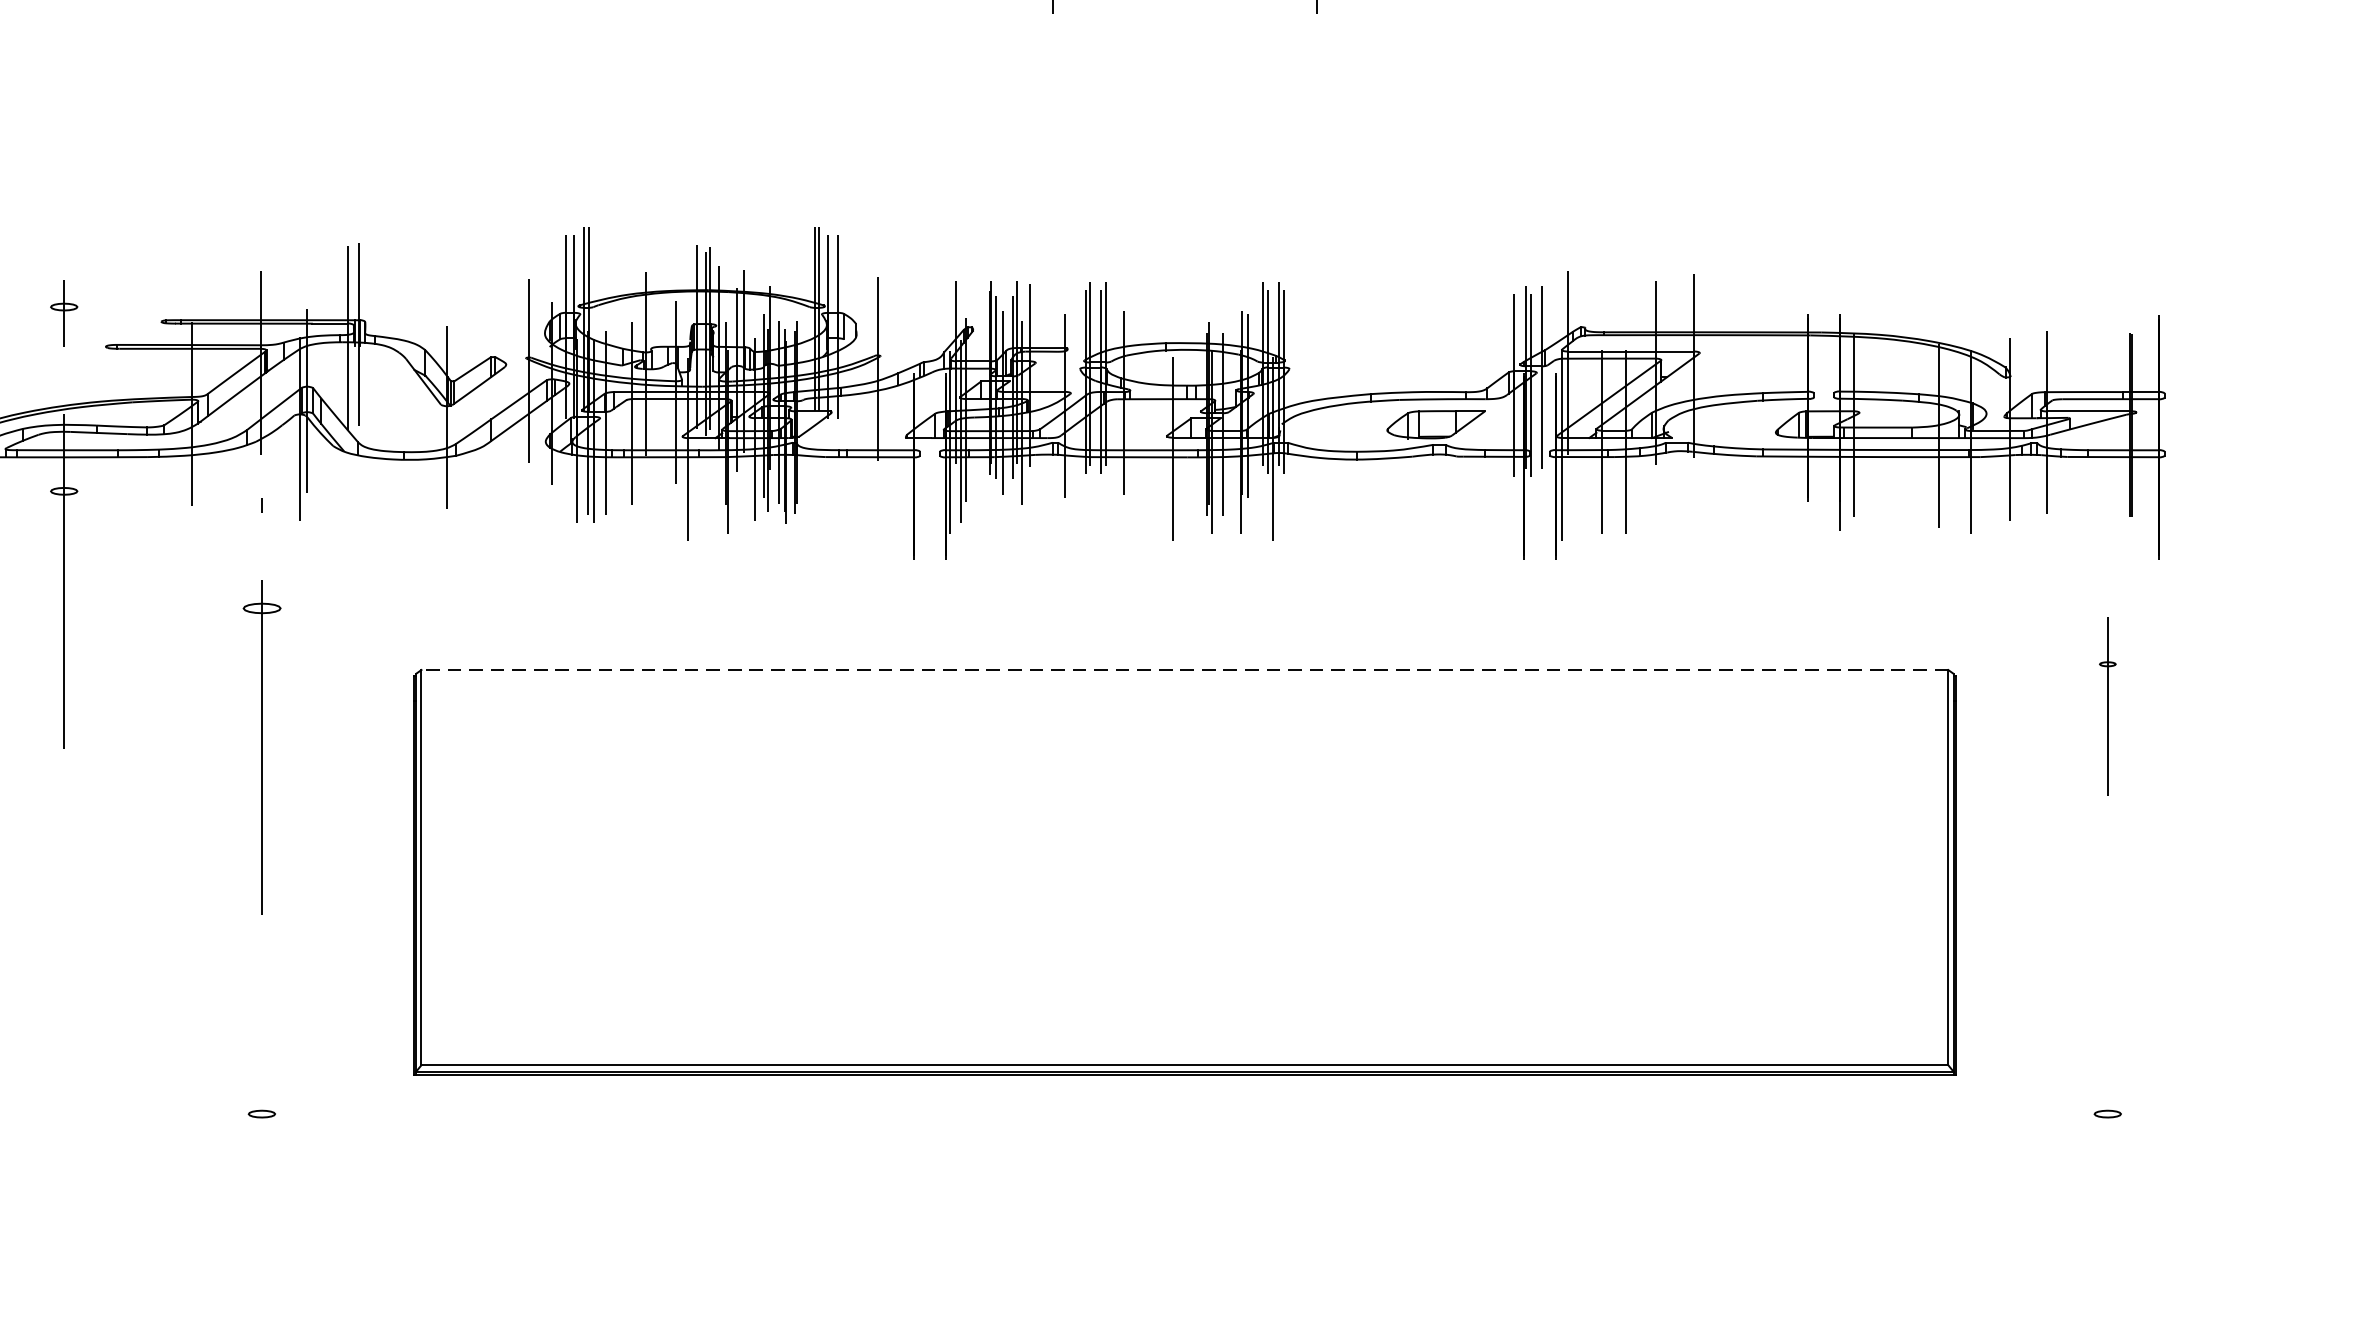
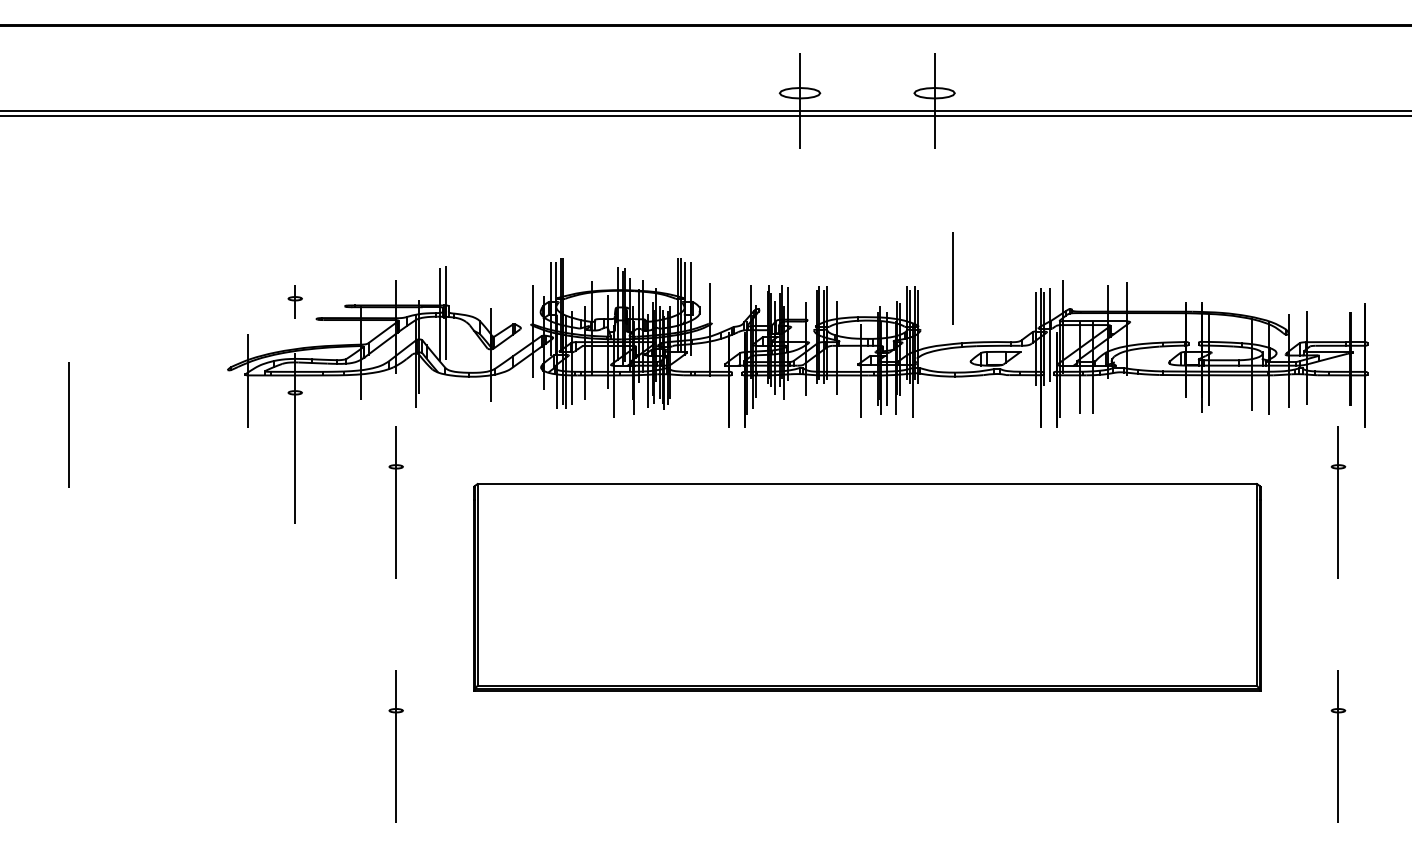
line: (1351, 267) -> (952, 278), added
line: (1185, 670) -> (867, 484), dashed -> solid
part: (260, 706) -> (395, 502), size x0.71
part: (2107, 706) -> (1338, 502), size x1.67
line: (262, 1184) -> (396, 746), added
line: (2107, 1184) -> (1338, 746), added

